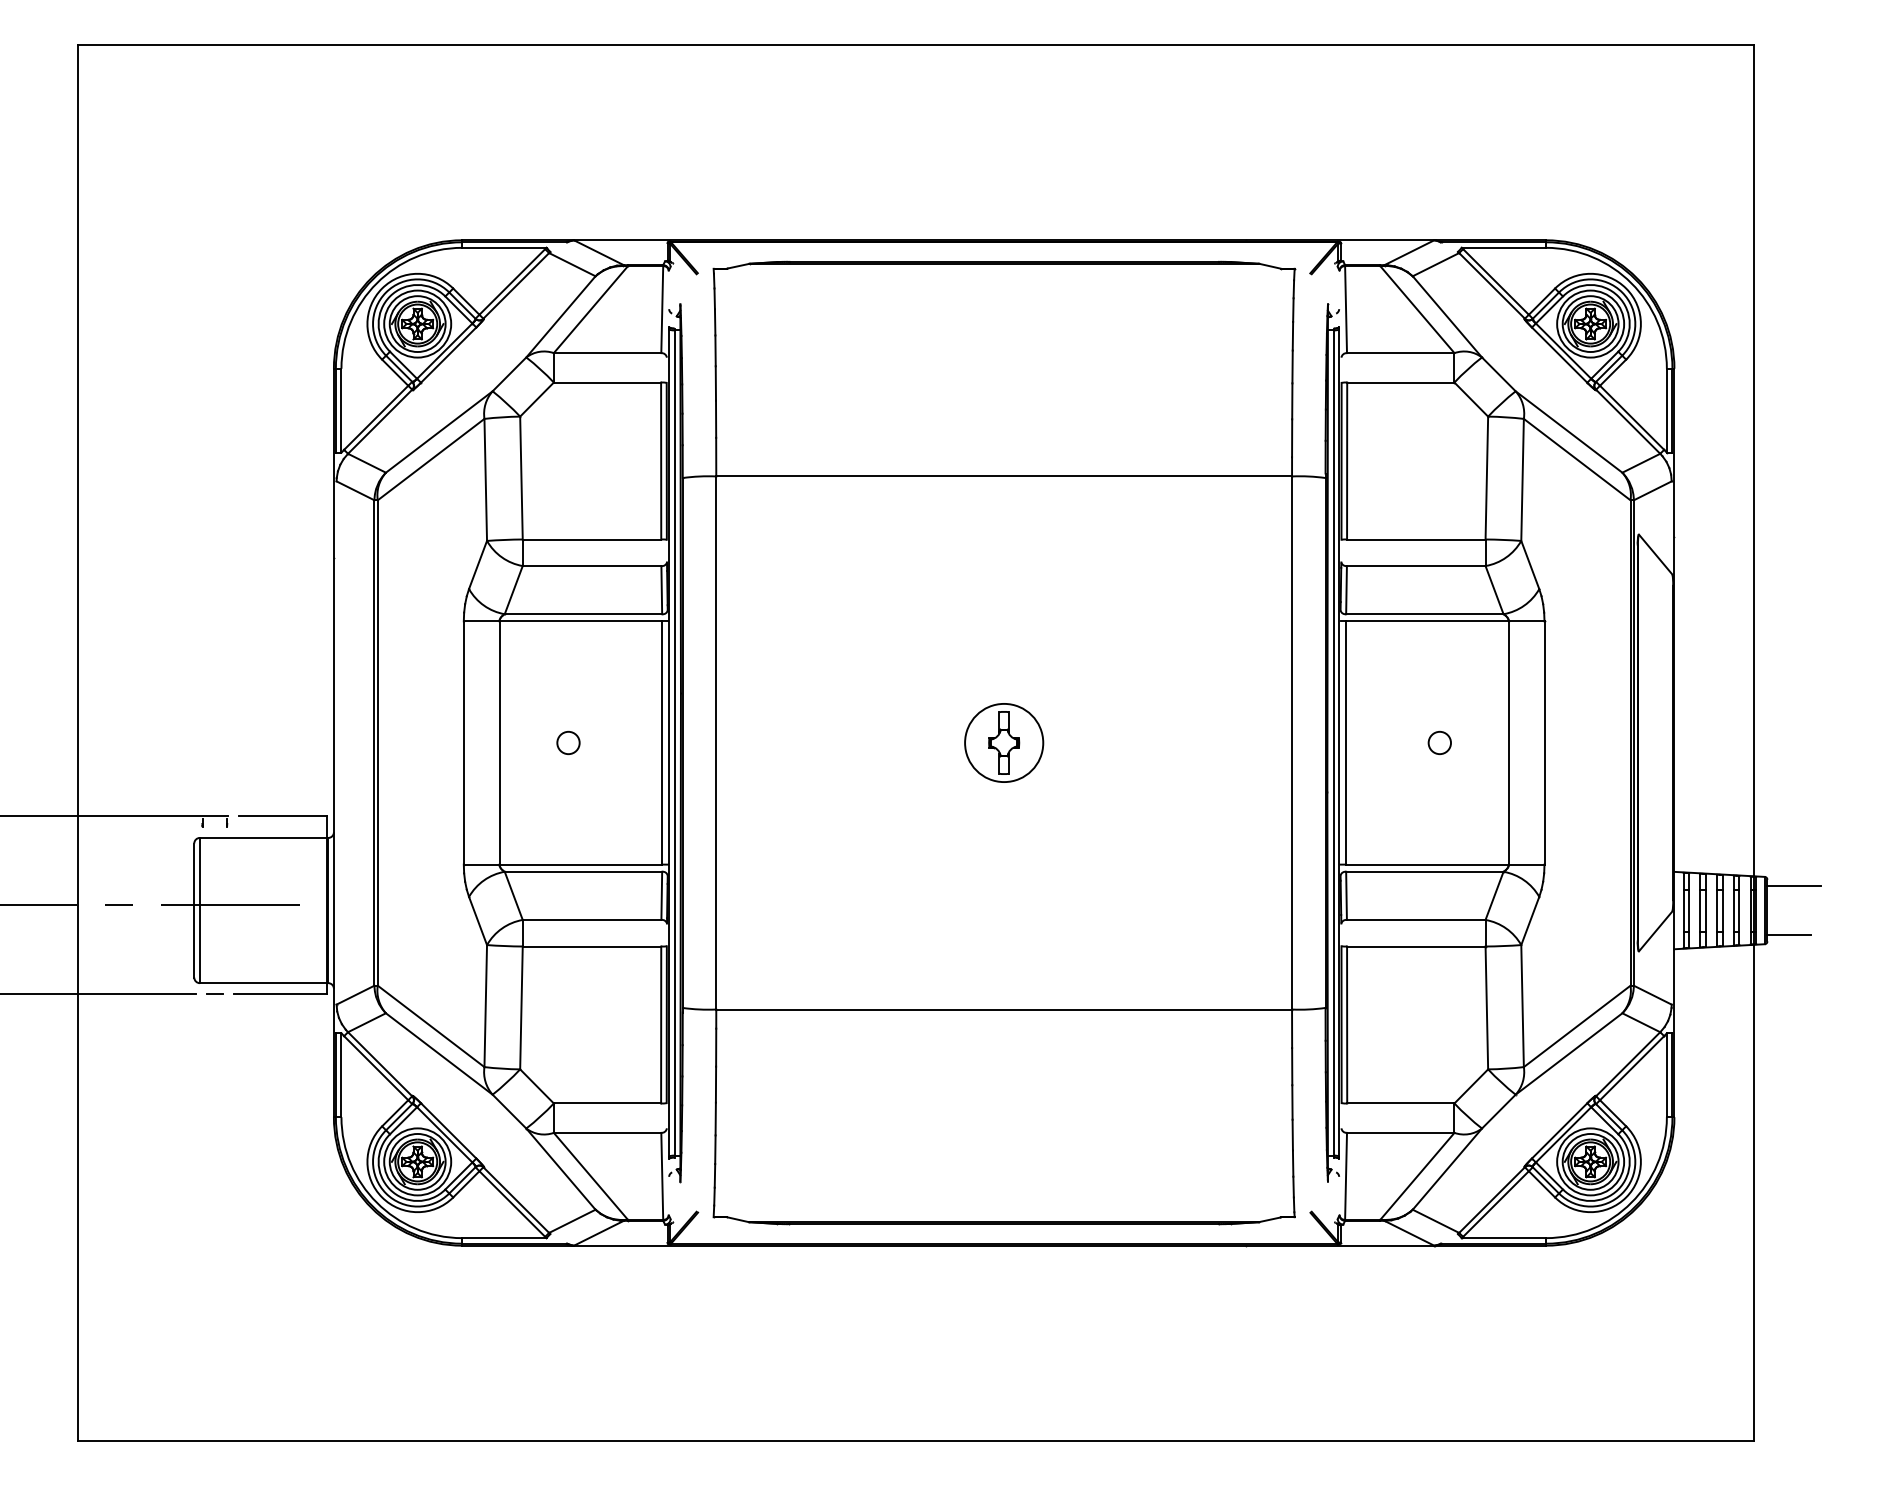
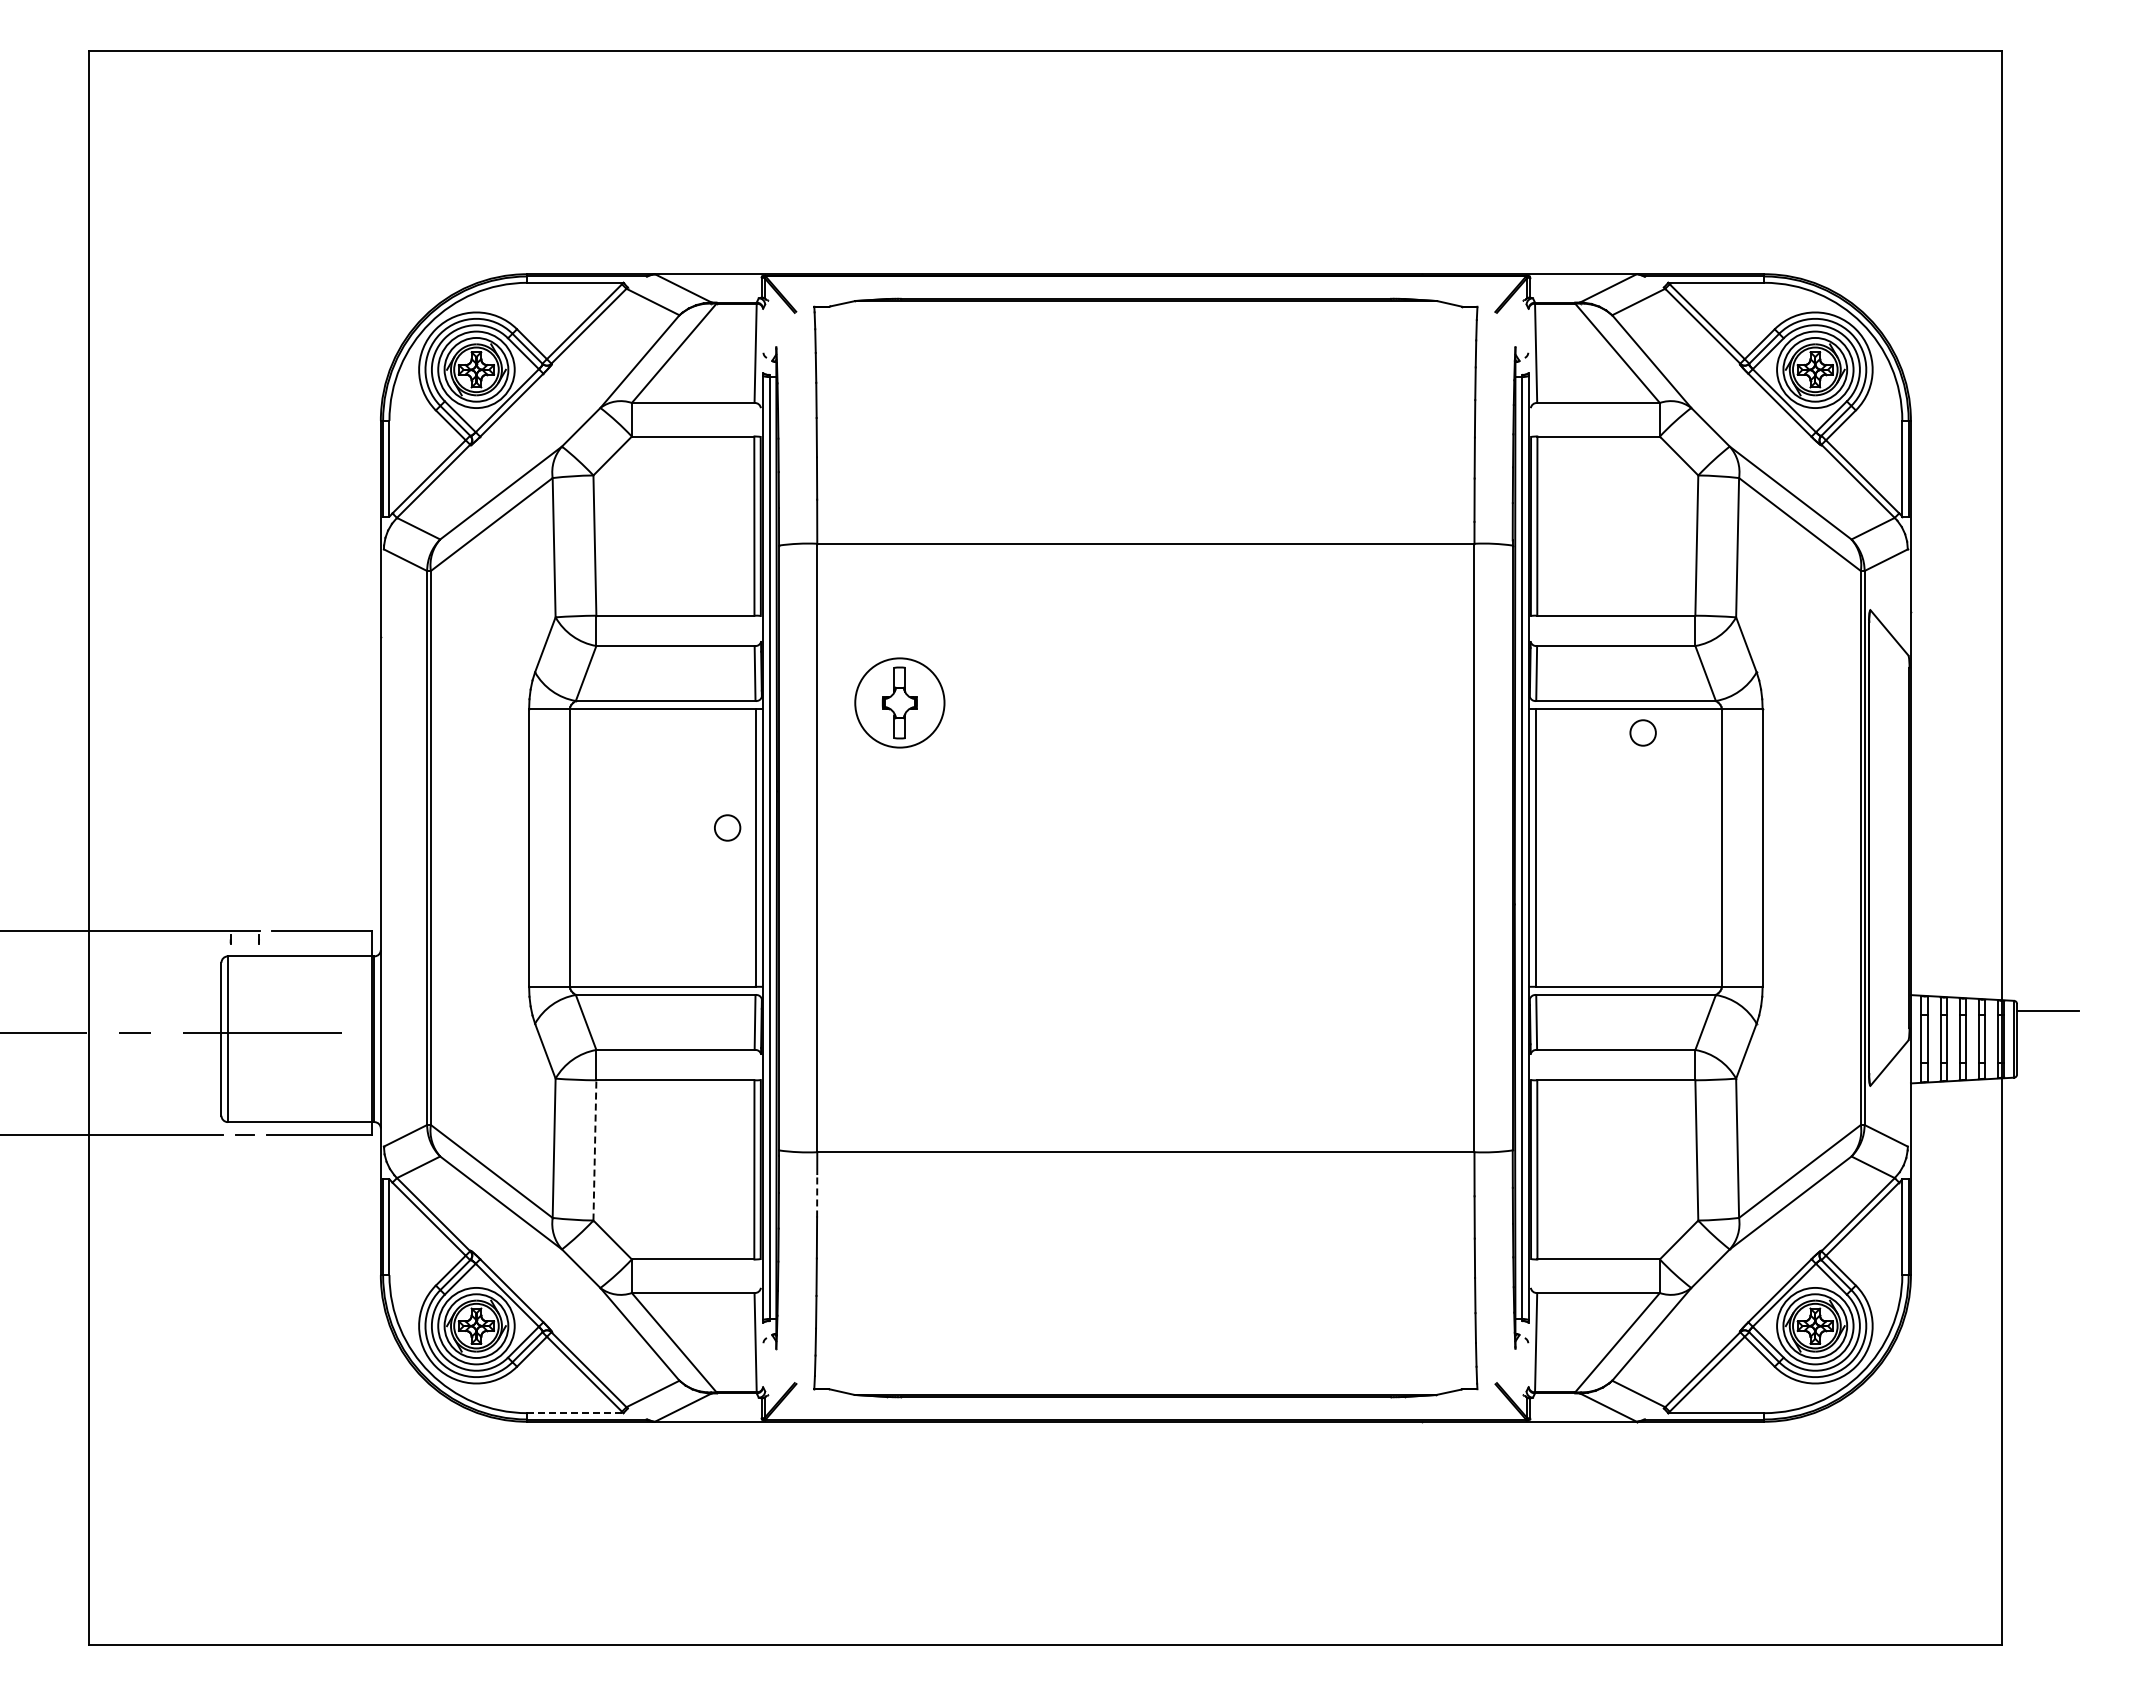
circle: (568, 742) -> (727, 827), moved
part: (1003, 742) -> (899, 702), moved
circle: (1439, 742) -> (1642, 732), moved
line: (1788, 935) -> (2041, 1067), removed
line: (521, 1007) -> (594, 1149), solid -> dashed
line: (716, 1047) -> (817, 1195), solid -> dashed
line: (505, 1238) -> (576, 1413), solid -> dashed

